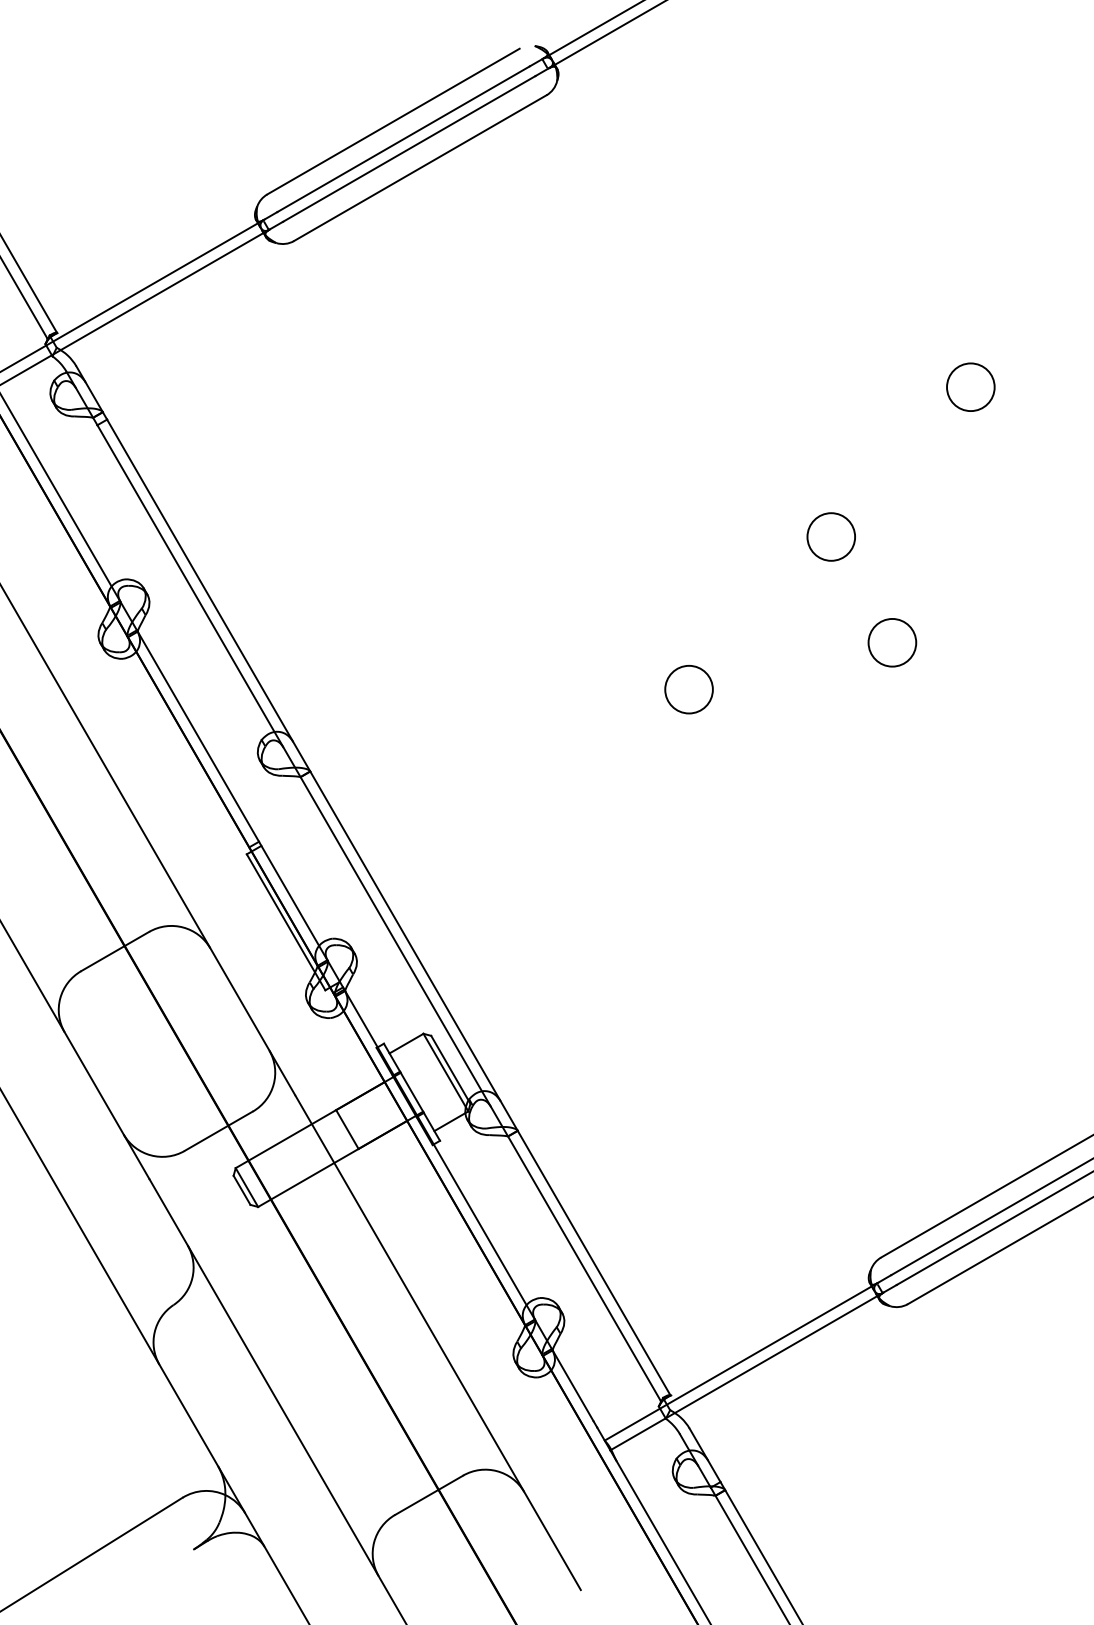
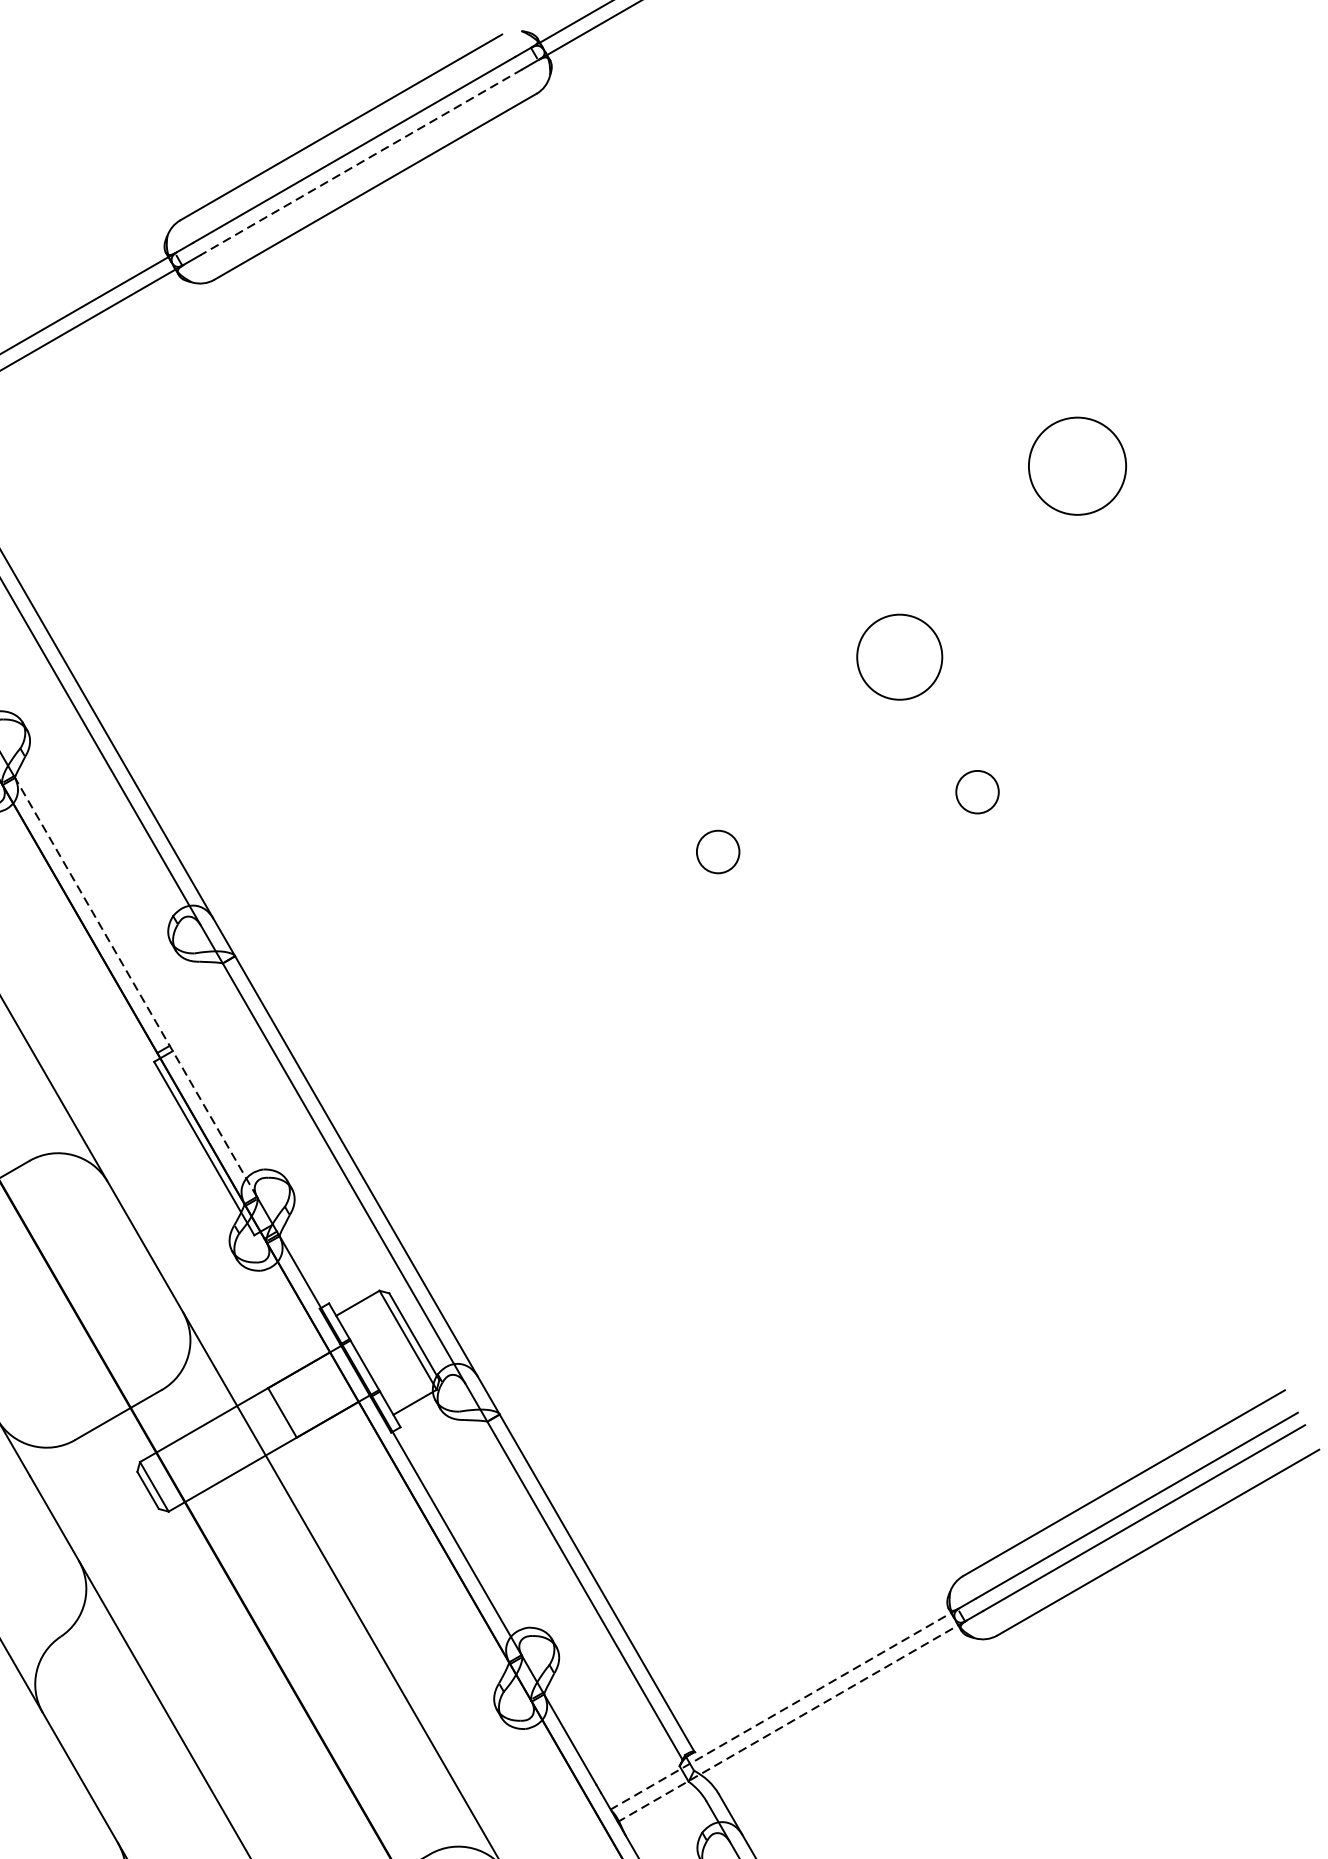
line: (409, 148) -> (361, 161), solid -> dashed
circle: (970, 387) -> (1077, 466), size x1.6
circle: (830, 536) -> (898, 656), size x1.4
circle: (892, 642) -> (977, 791), size x0.7
circle: (688, 689) -> (717, 851), size x0.7
line: (232, 795) -> (135, 986), solid -> dashed
line: (740, 1362) -> (783, 1709), solid -> dashed
line: (746, 1371) -> (791, 1721), solid -> dashed

